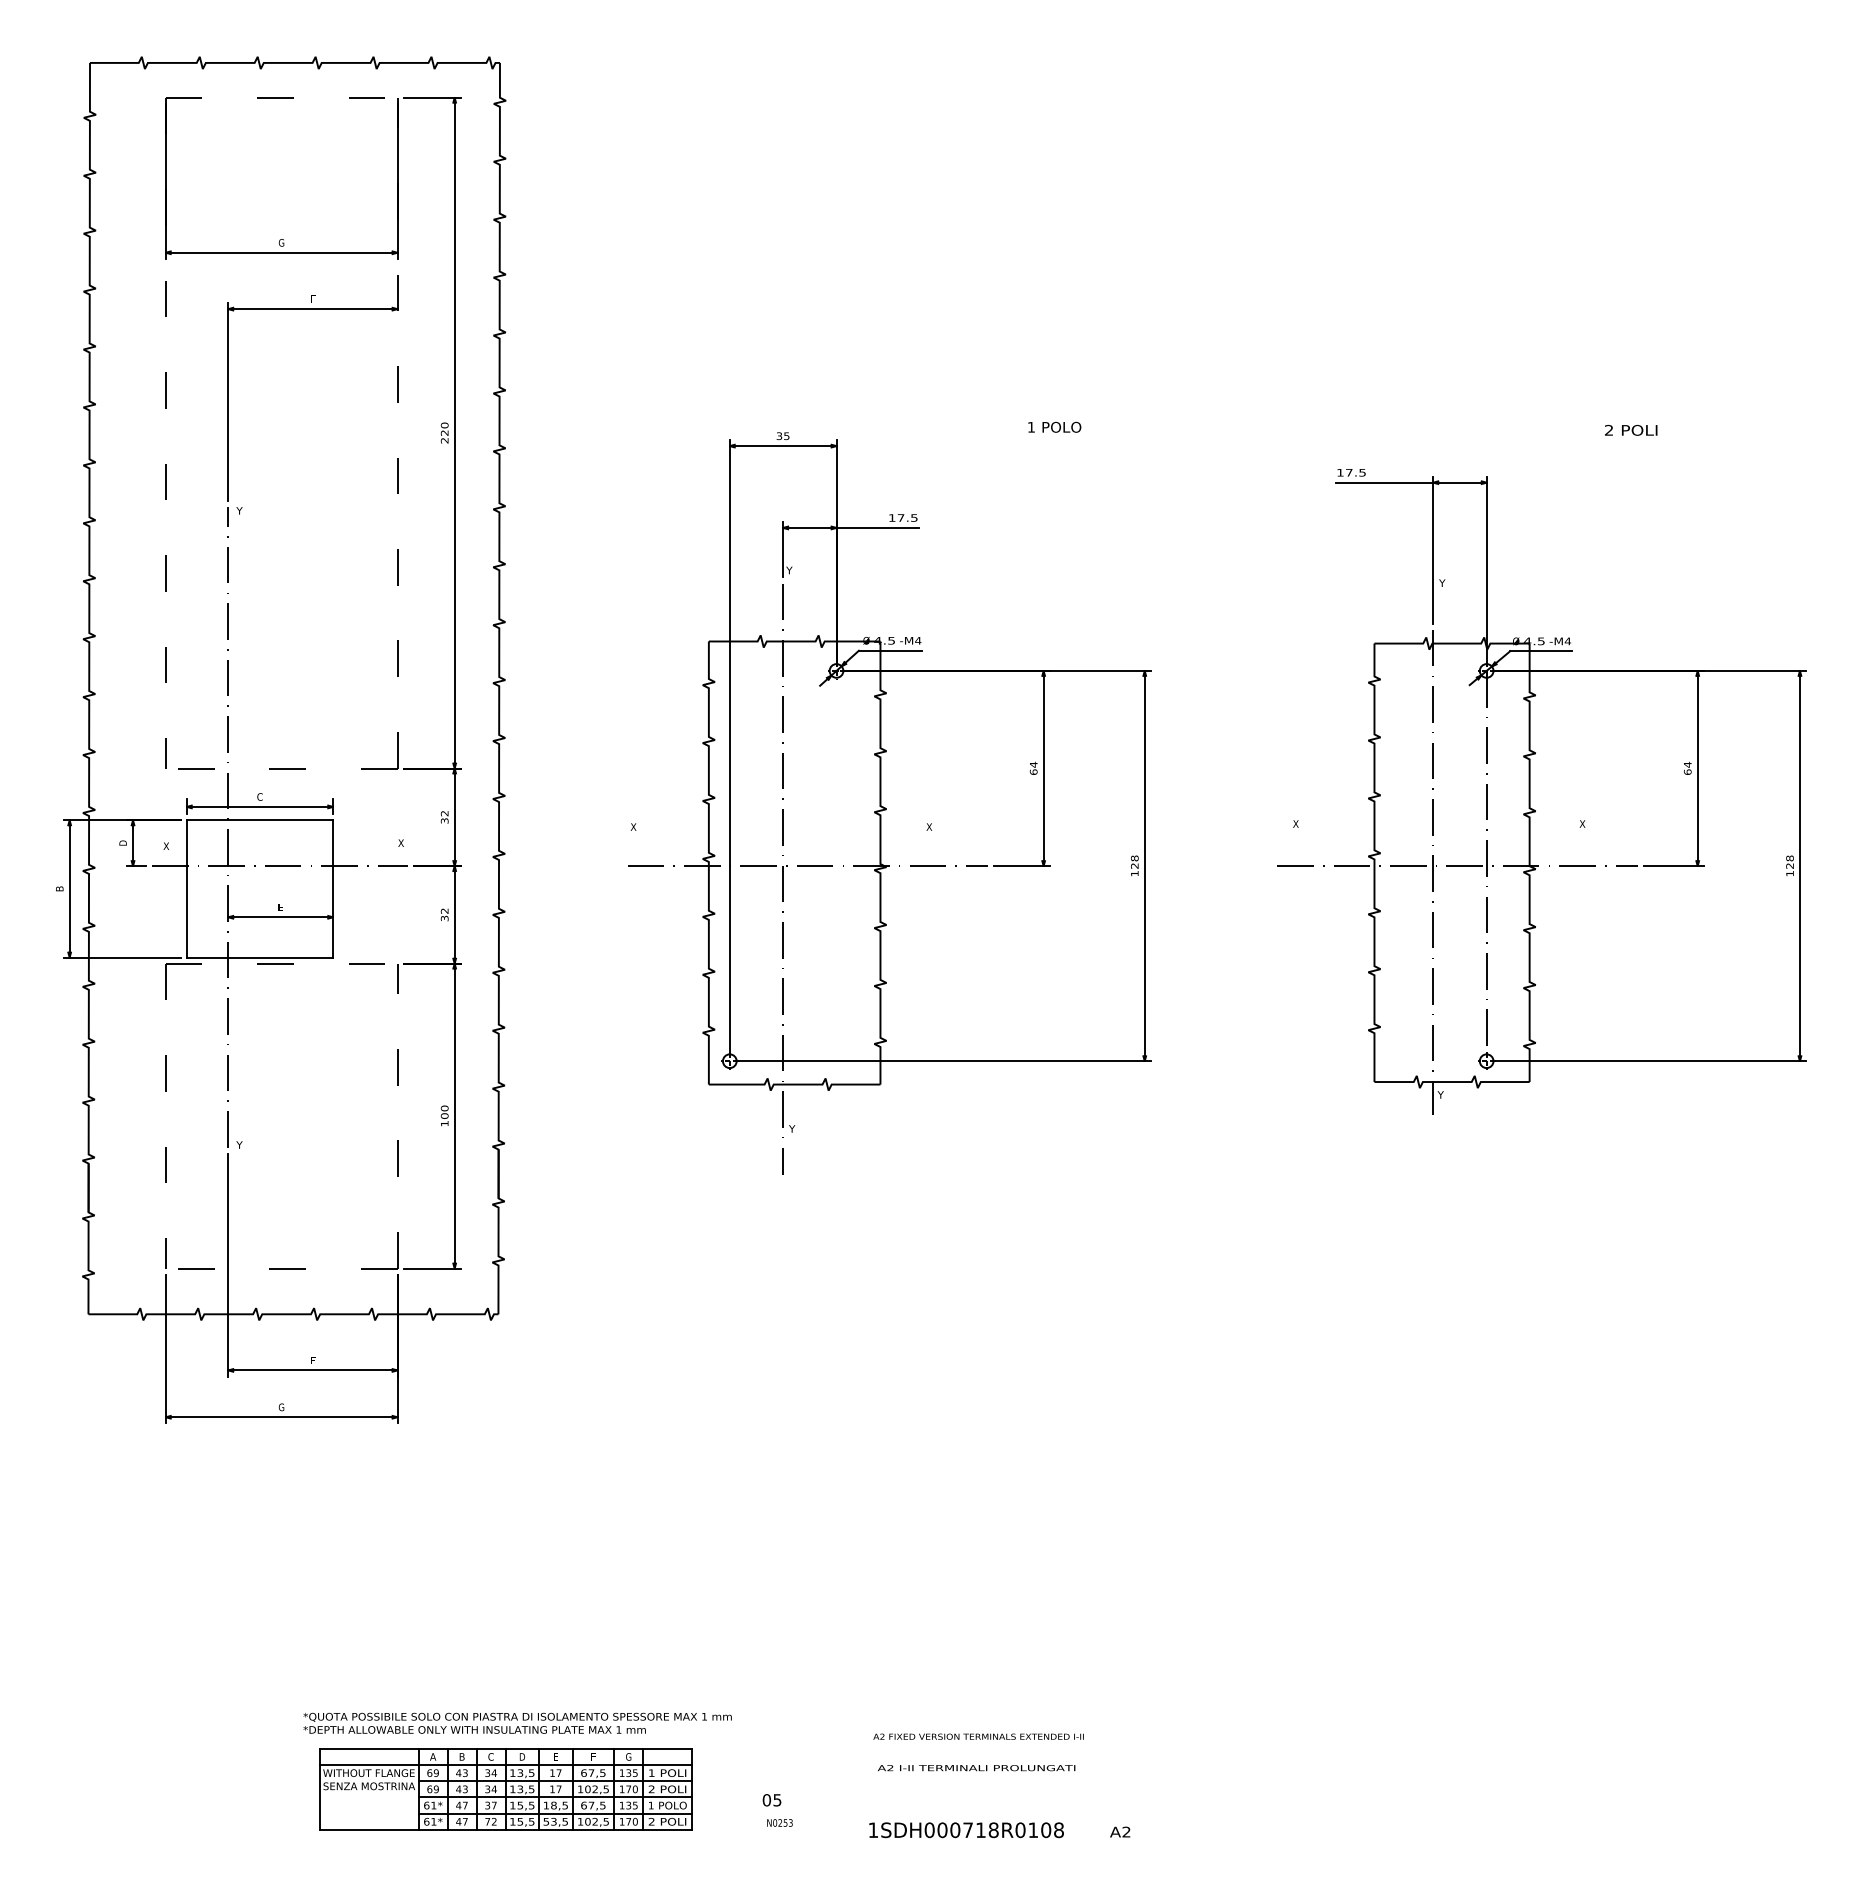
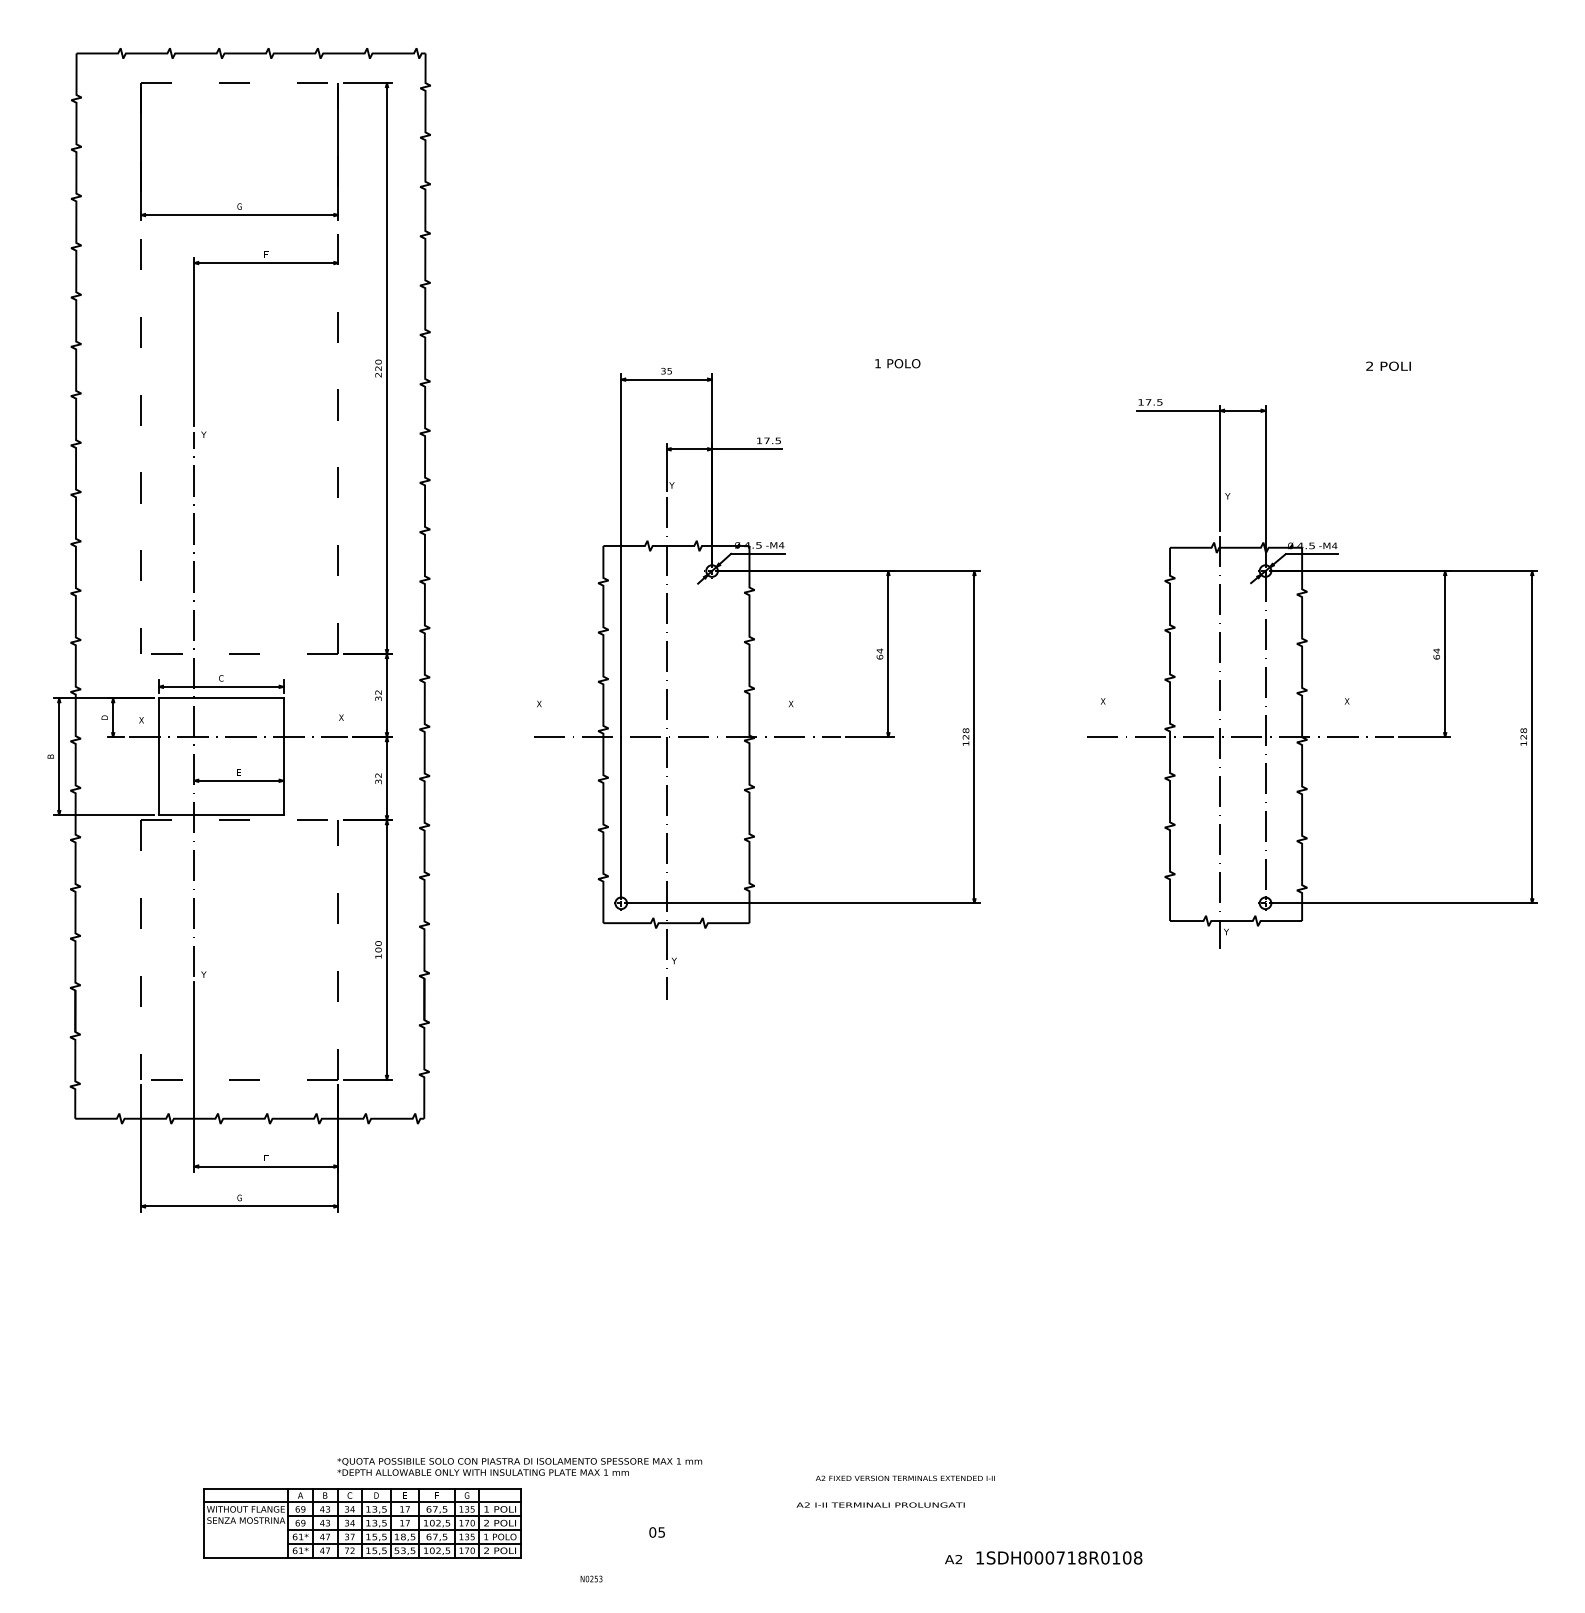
text: (517, 1722) -> (519, 1466), moved
text: (978, 1736) -> (905, 1478), moved
text: (976, 1768) -> (880, 1505), moved
part: (505, 1789) -> (362, 1523), moved
text: (779, 1822) -> (591, 1578), moved
text: (966, 1830) -> (1059, 1558), moved

